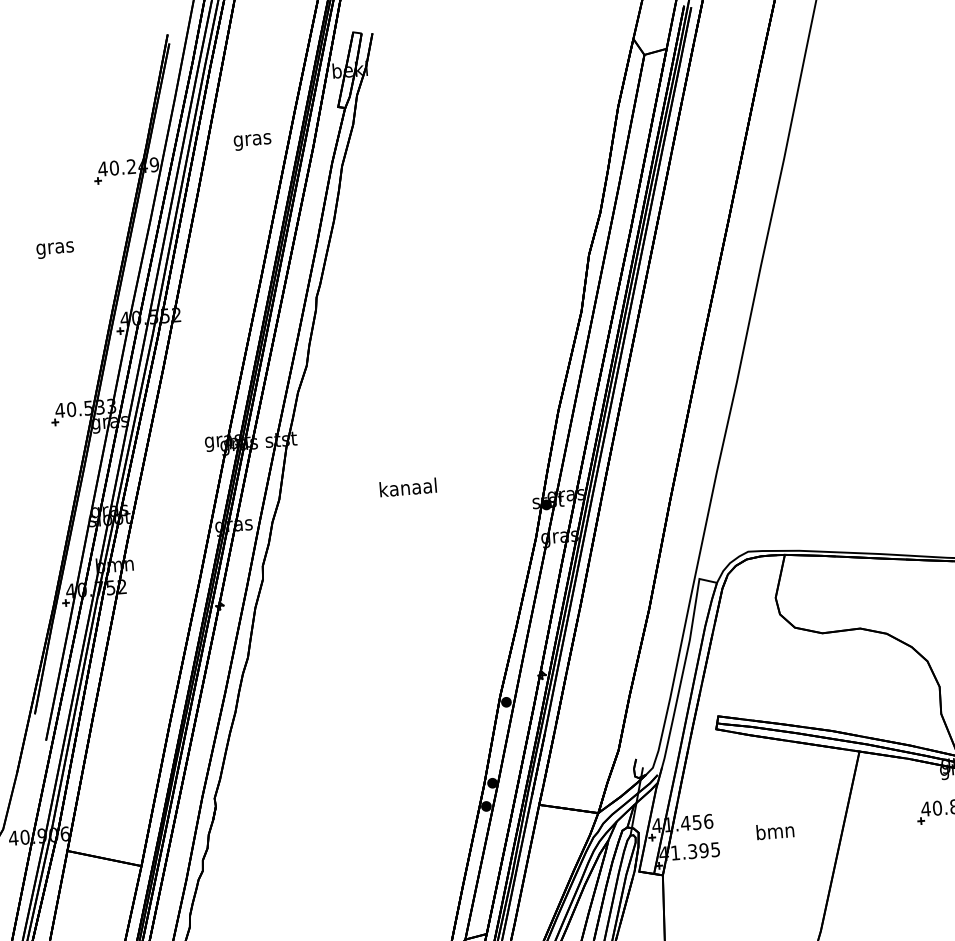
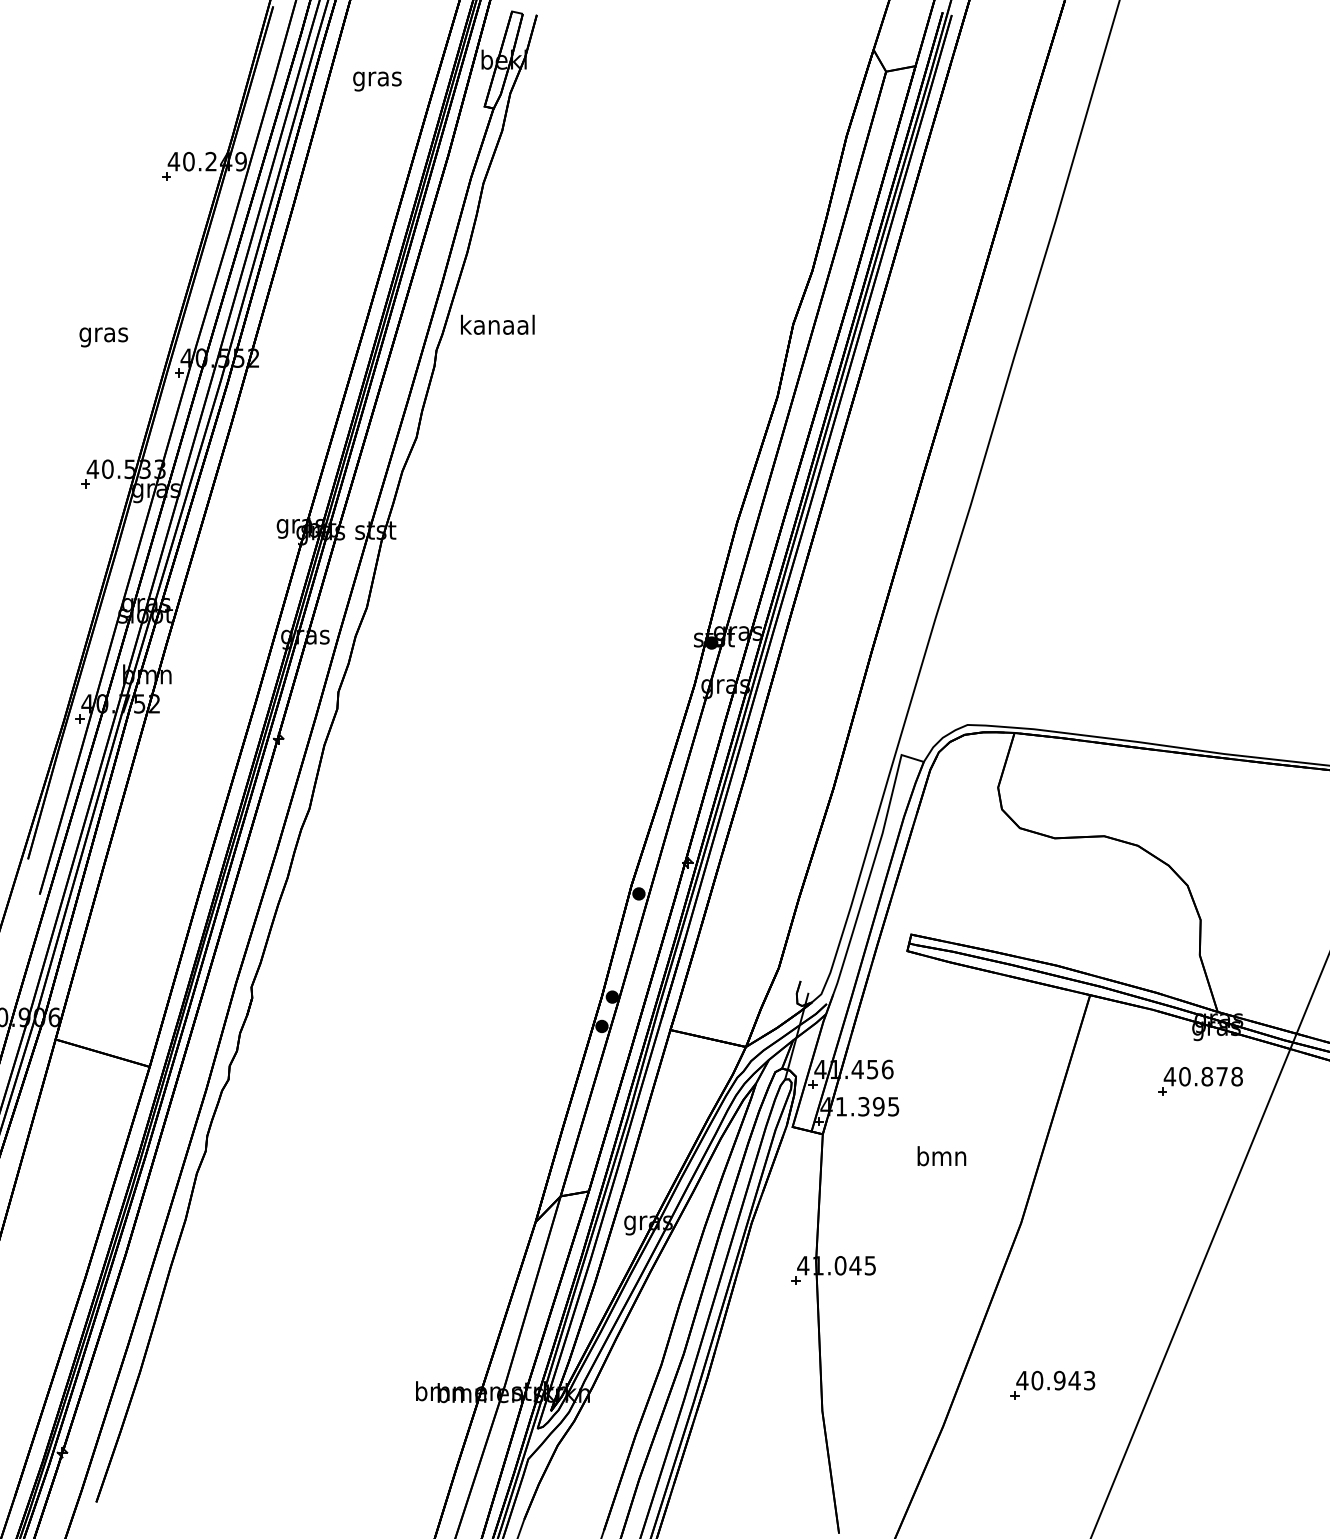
text: (252, 141) -> (377, 81), moved
text: (55, 250) -> (103, 337), moved
text: (407, 487) -> (497, 324), moved
text: (775, 831) -> (941, 1156), moved

